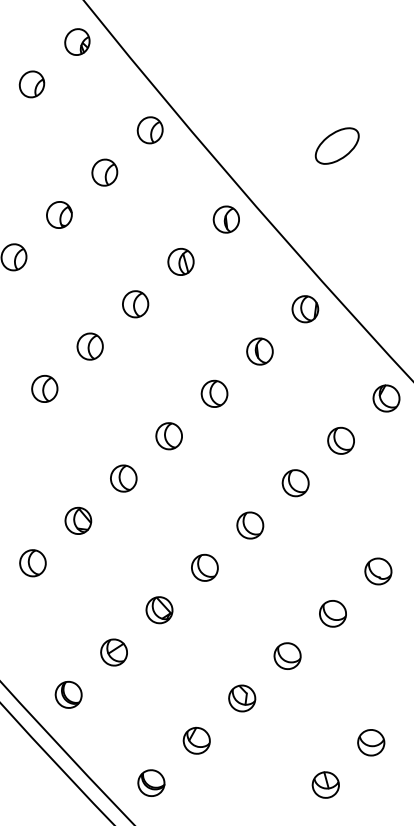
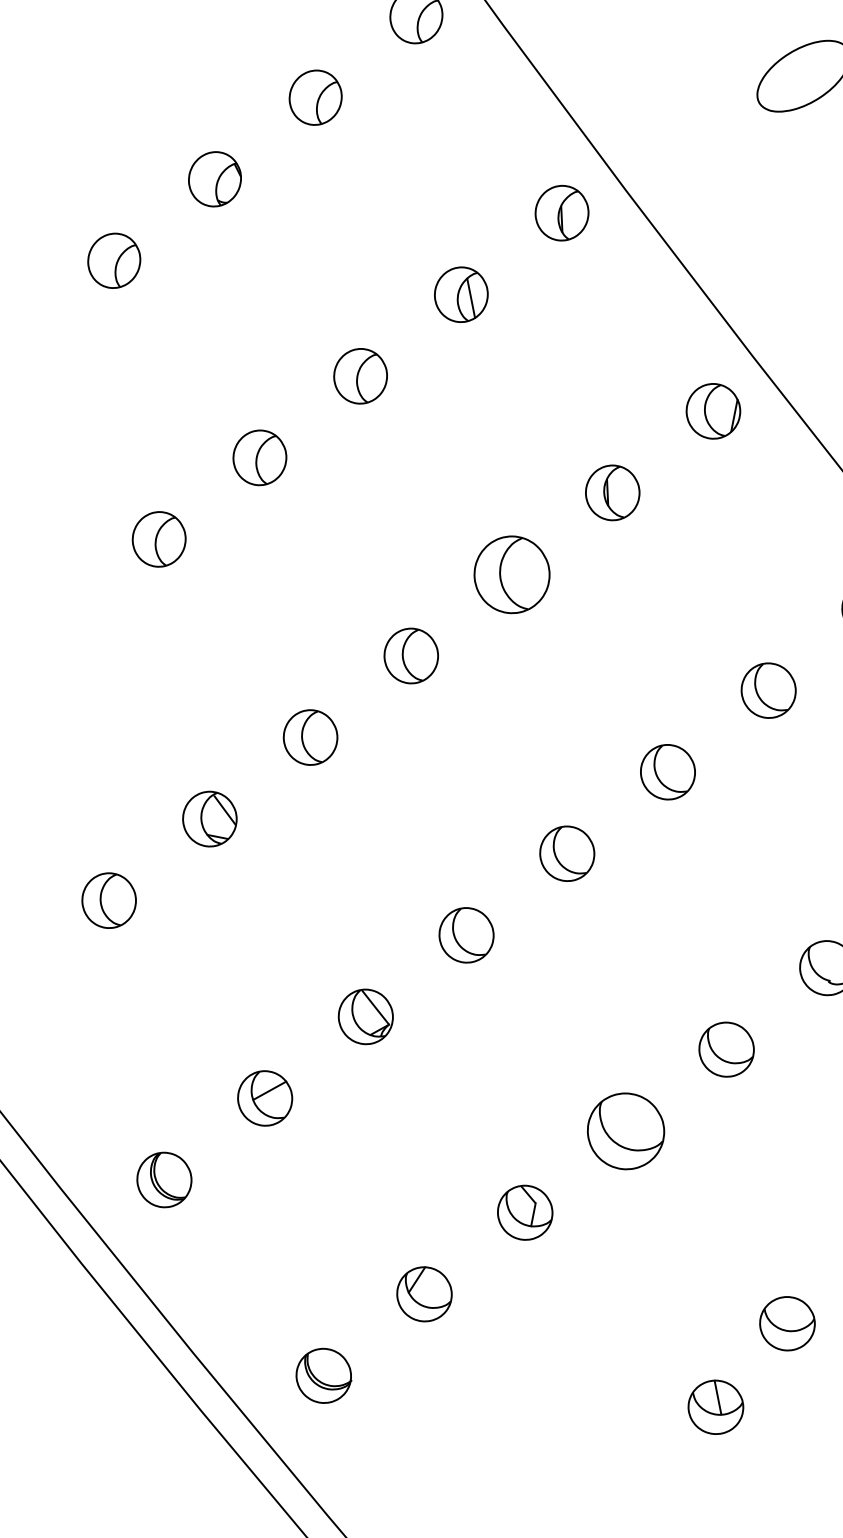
part: (214, 393) -> (511, 573), size x1.4
part: (287, 655) -> (625, 1129), size x1.4
part: (325, 784) -> (715, 1406), moved

